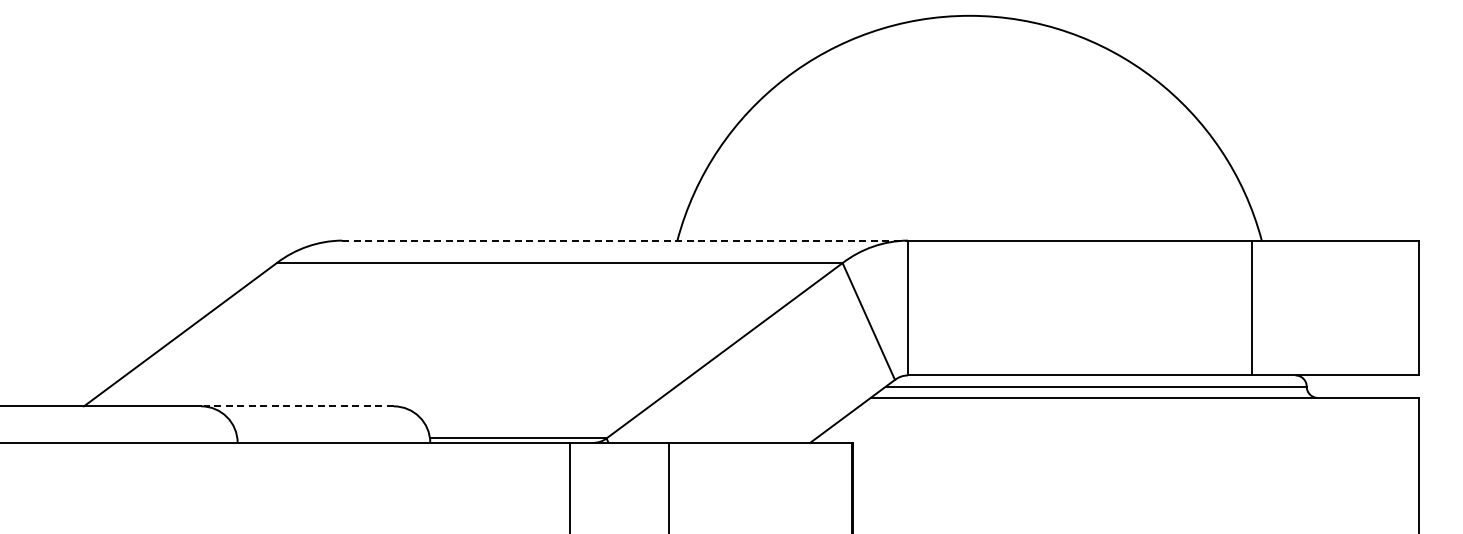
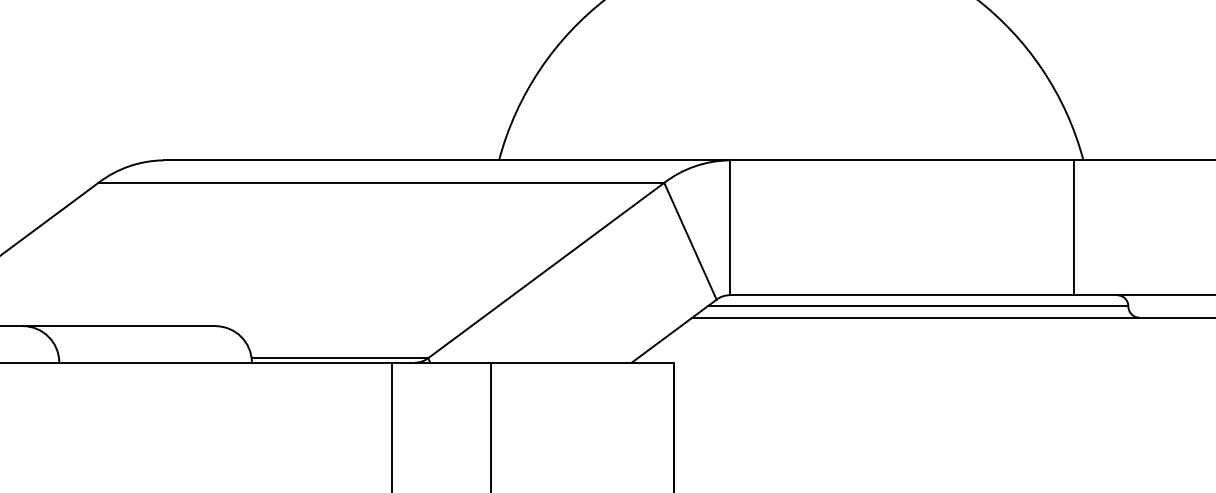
line: (624, 240) -> (446, 160), dashed -> solid
line: (299, 406) -> (121, 326), dashed -> solid

